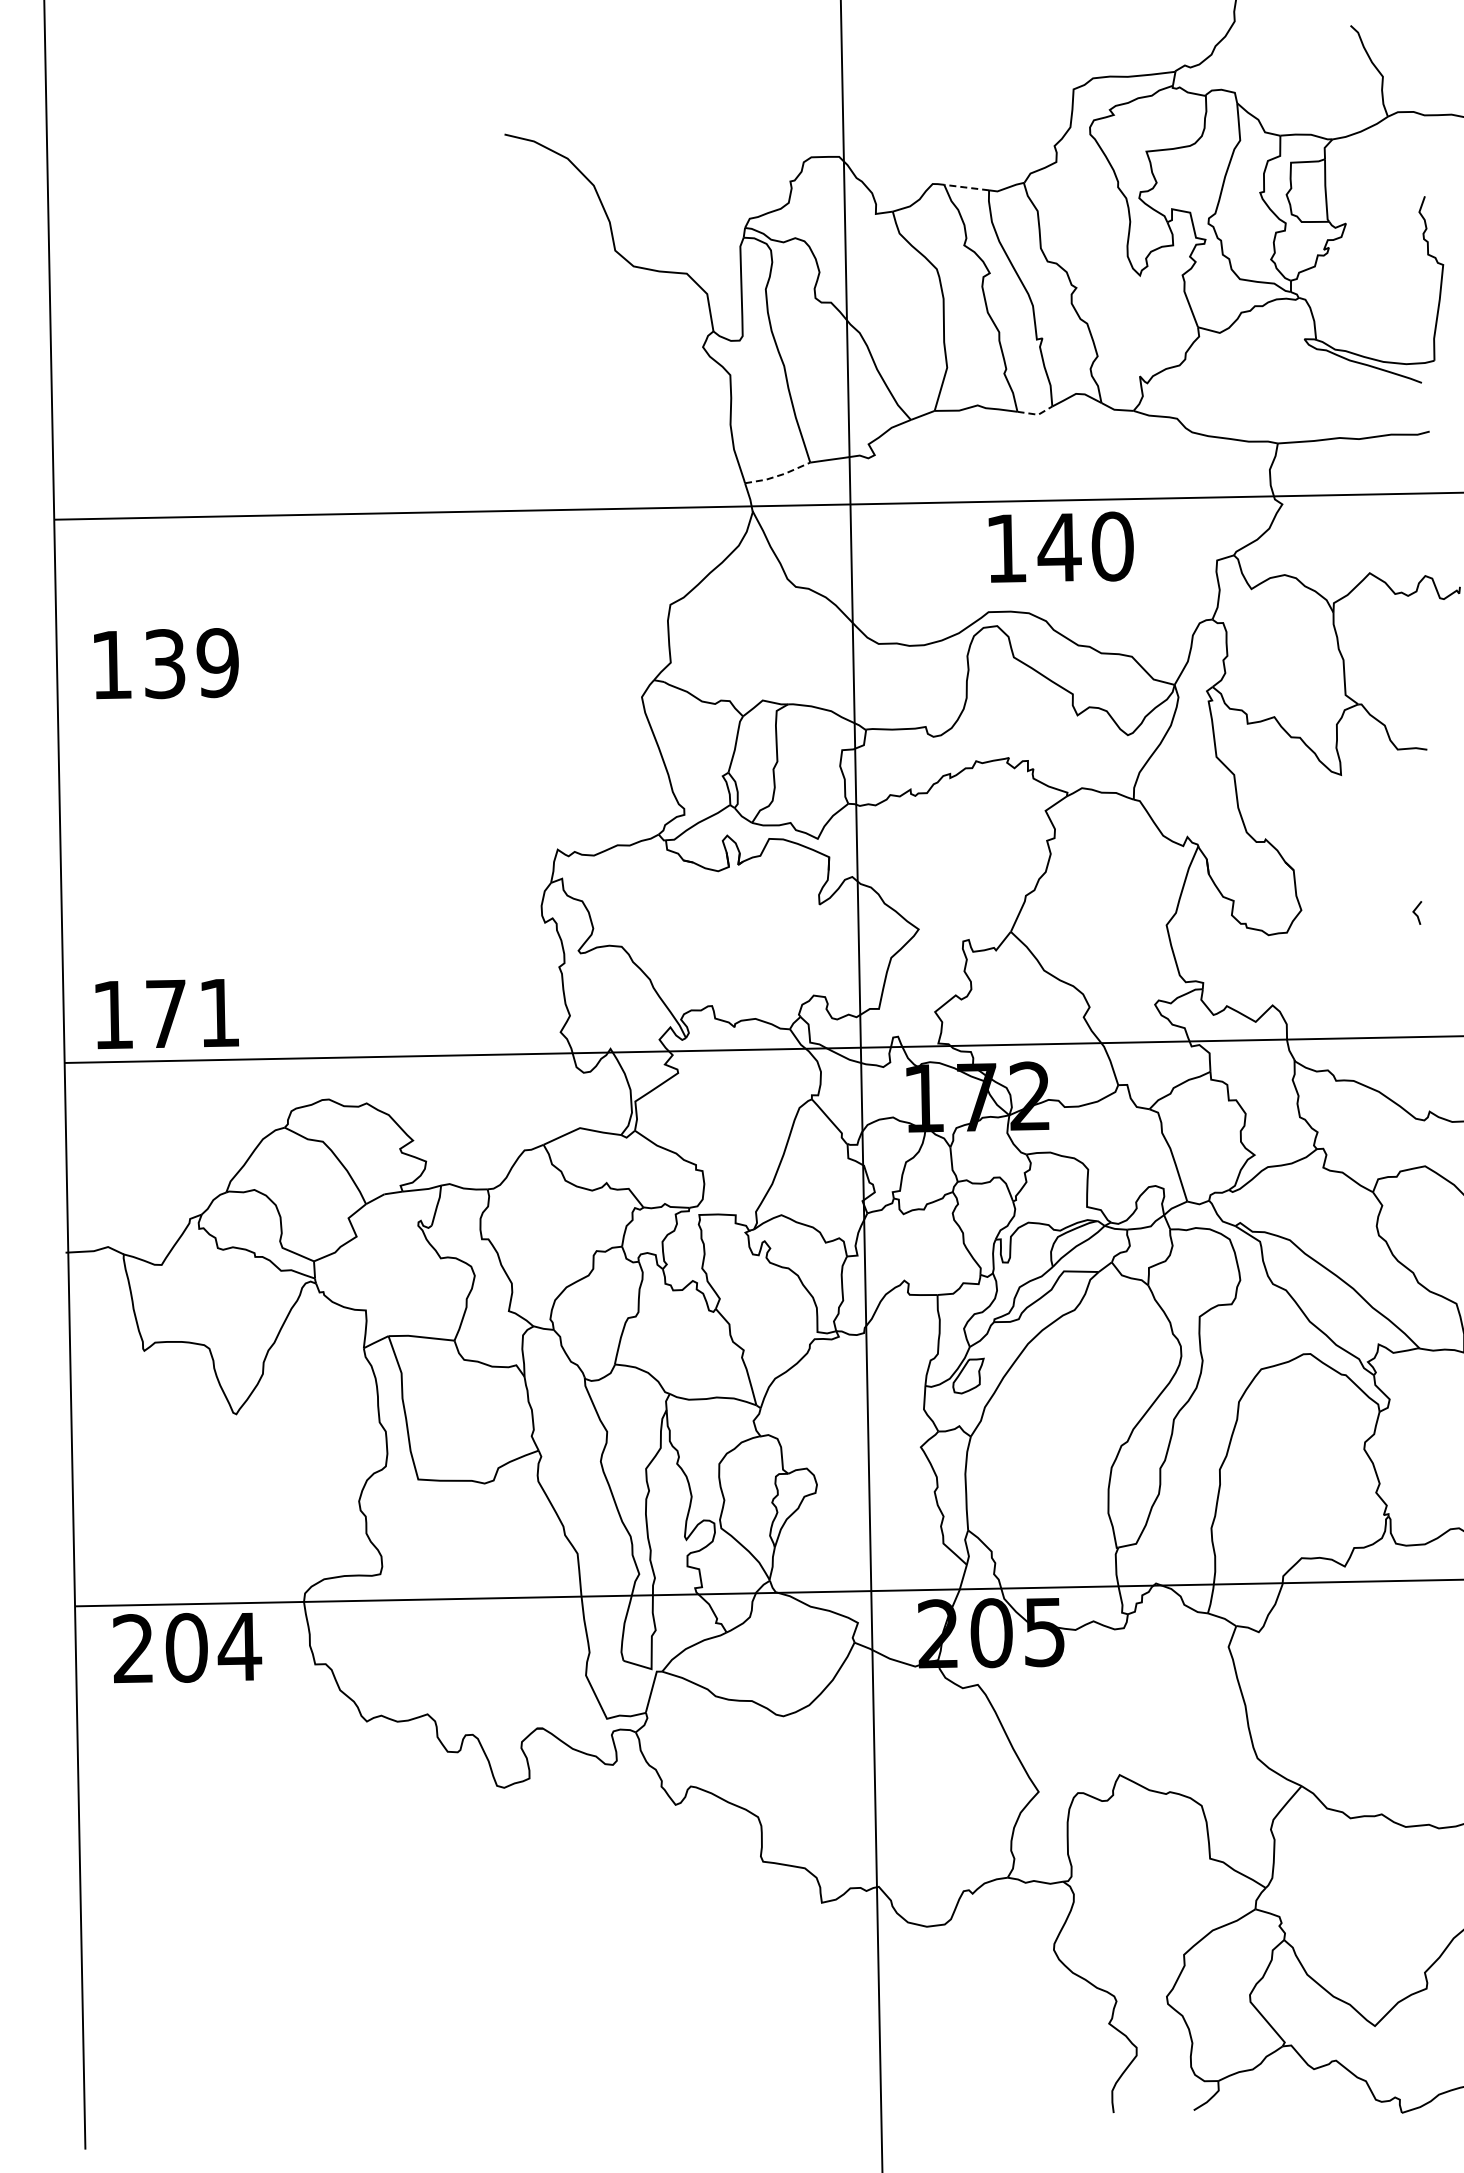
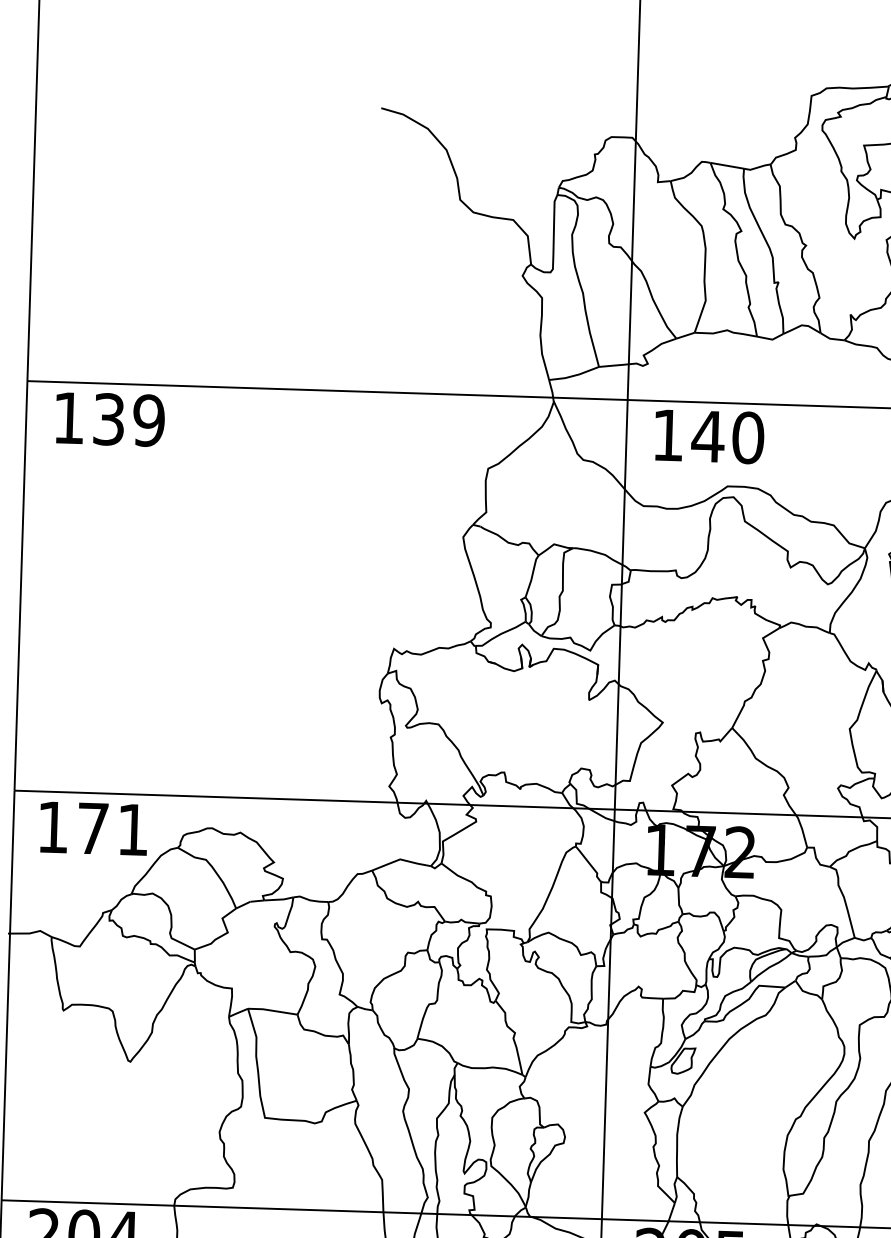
line: (965, 187) -> (726, 165), dashed -> solid
line: (1037, 414) -> (771, 339), dashed -> solid
line: (778, 475) -> (574, 375), dashed -> solid
text: (1060, 546) -> (708, 435), moved
text: (166, 663) -> (110, 419), moved
text: (166, 1014) -> (93, 829), moved

